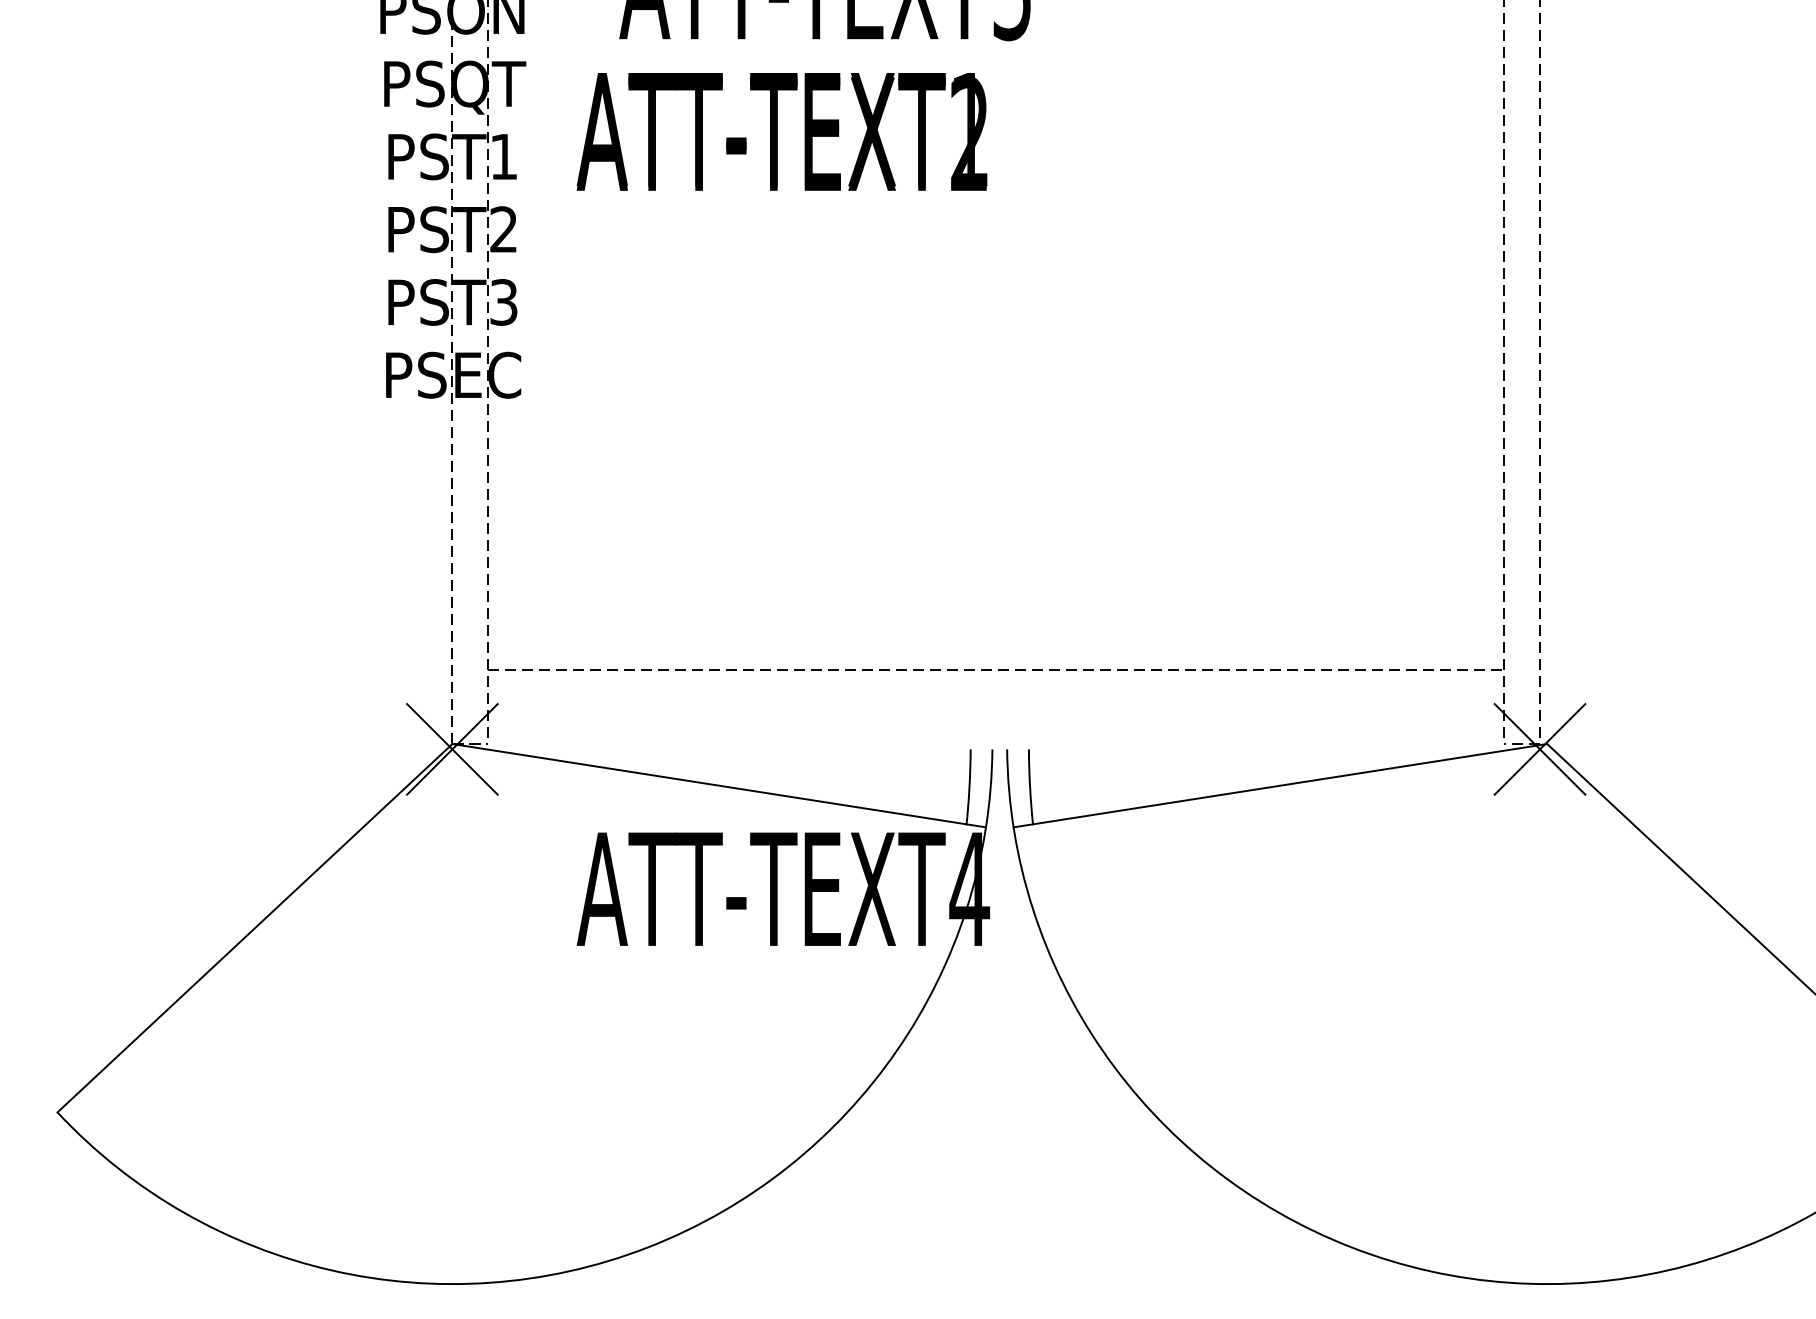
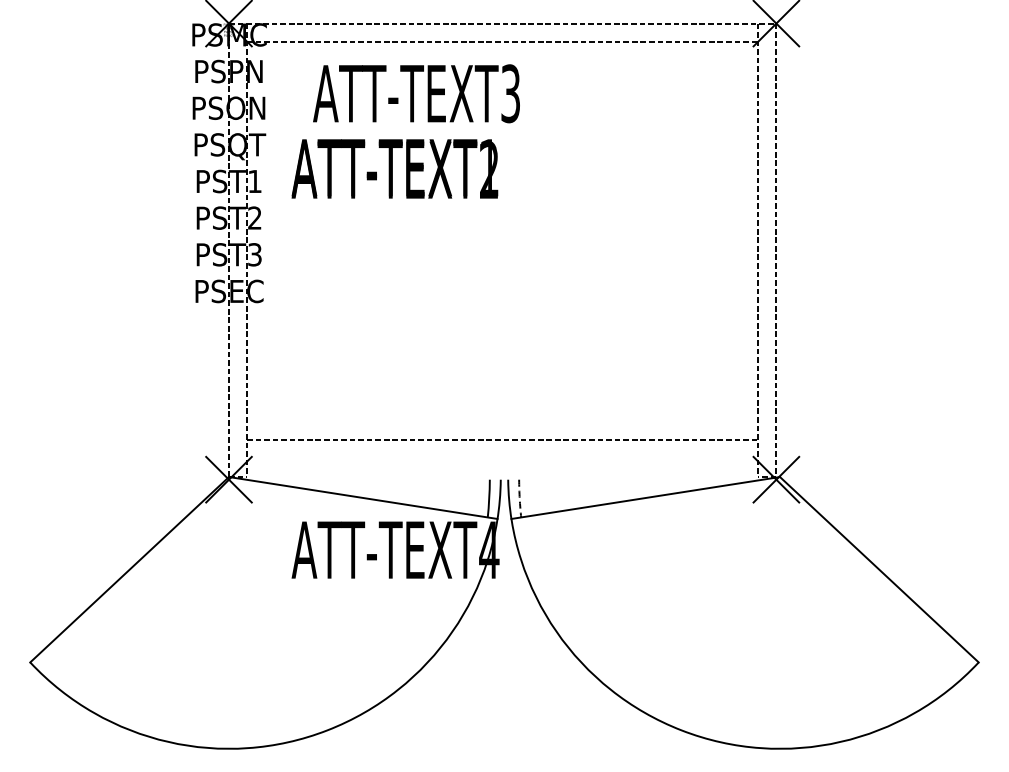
arc: (1029, 786) -> (519, 498), solid -> dashed

